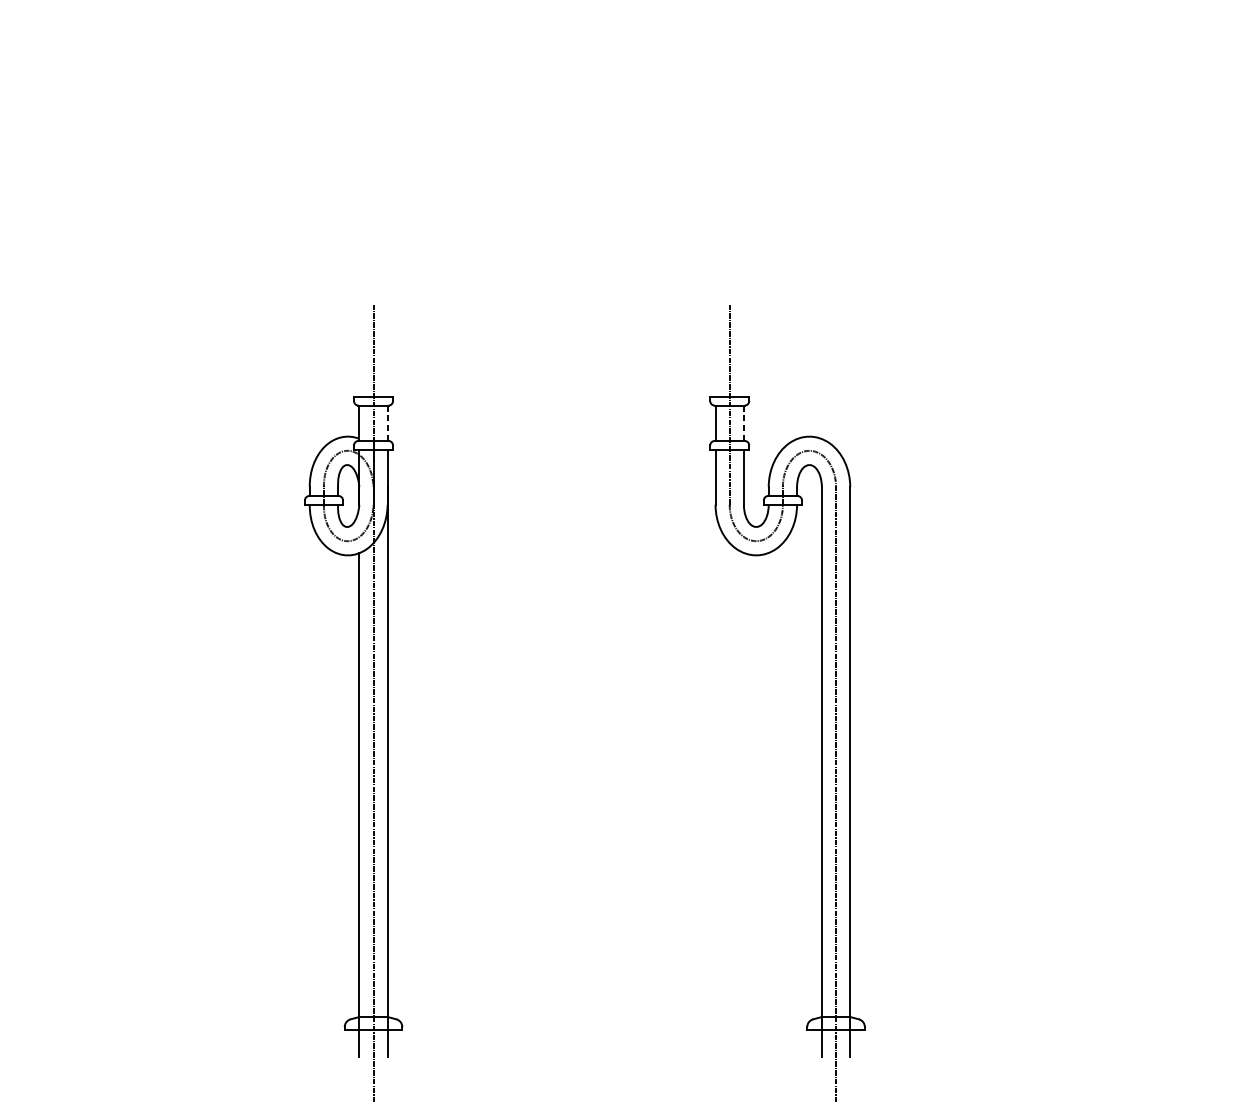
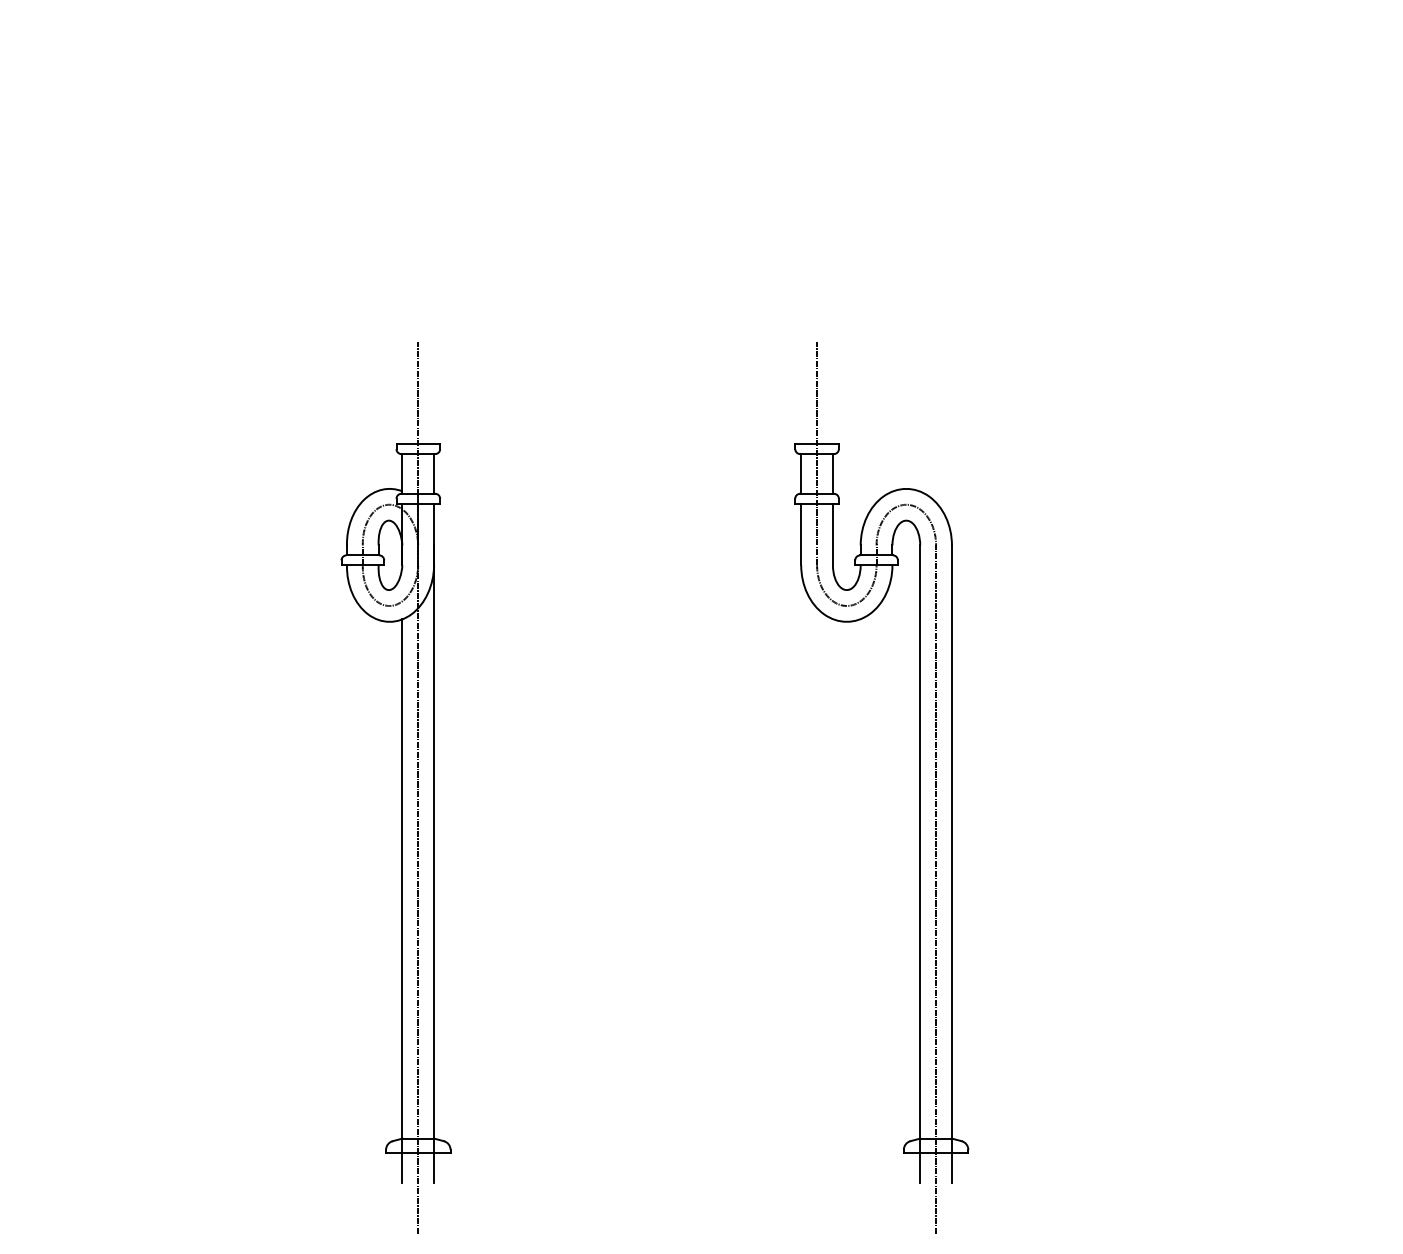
line: (387, 422) -> (434, 473), dashed -> solid
line: (743, 422) -> (832, 473), dashed -> solid

